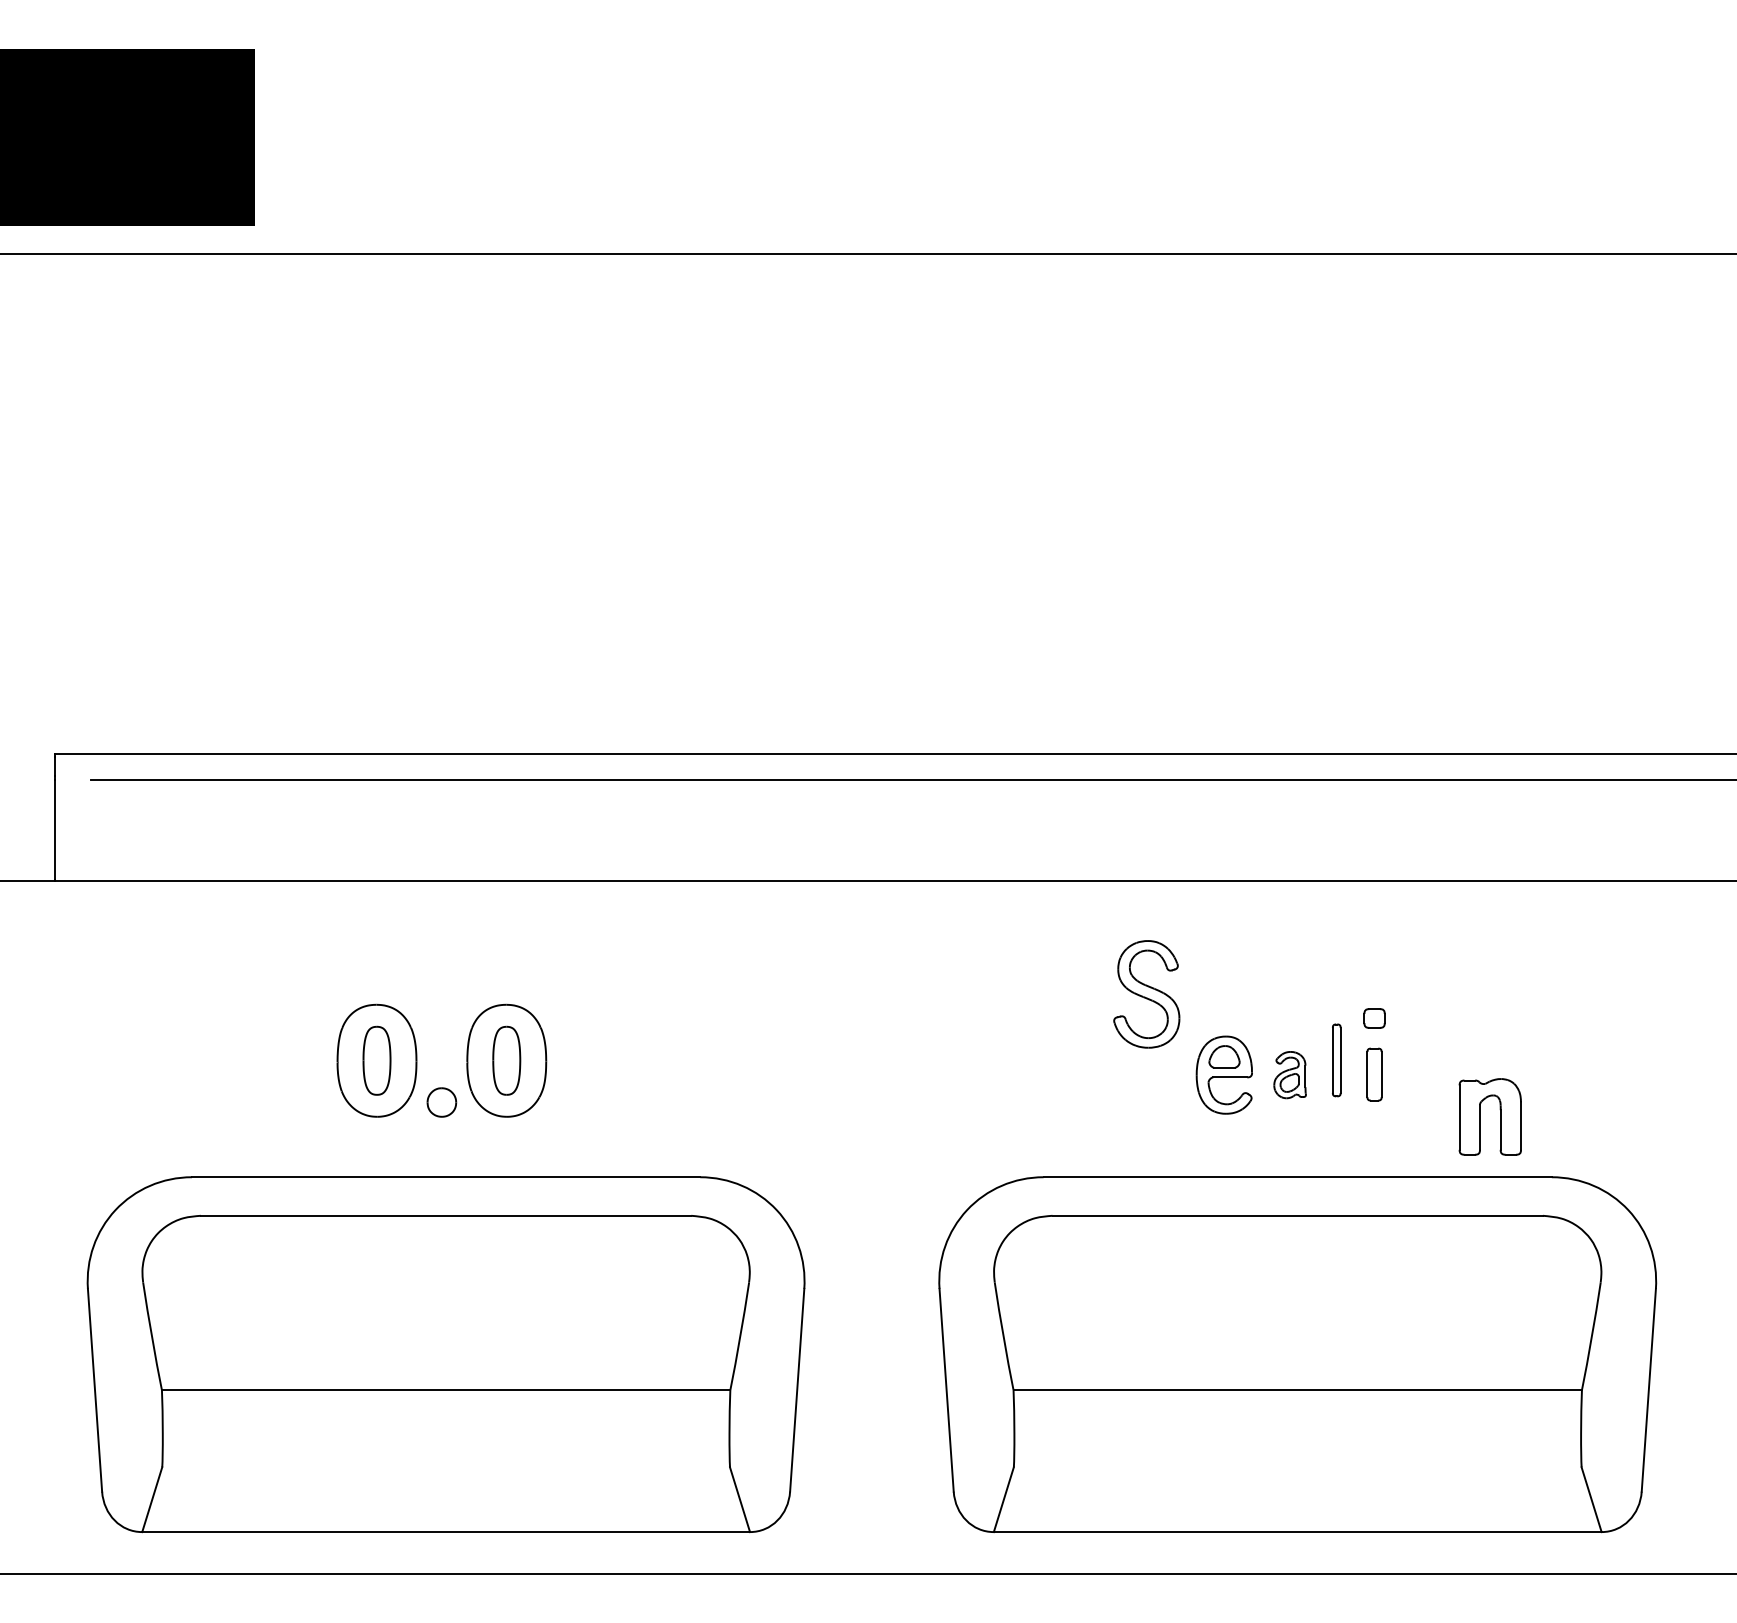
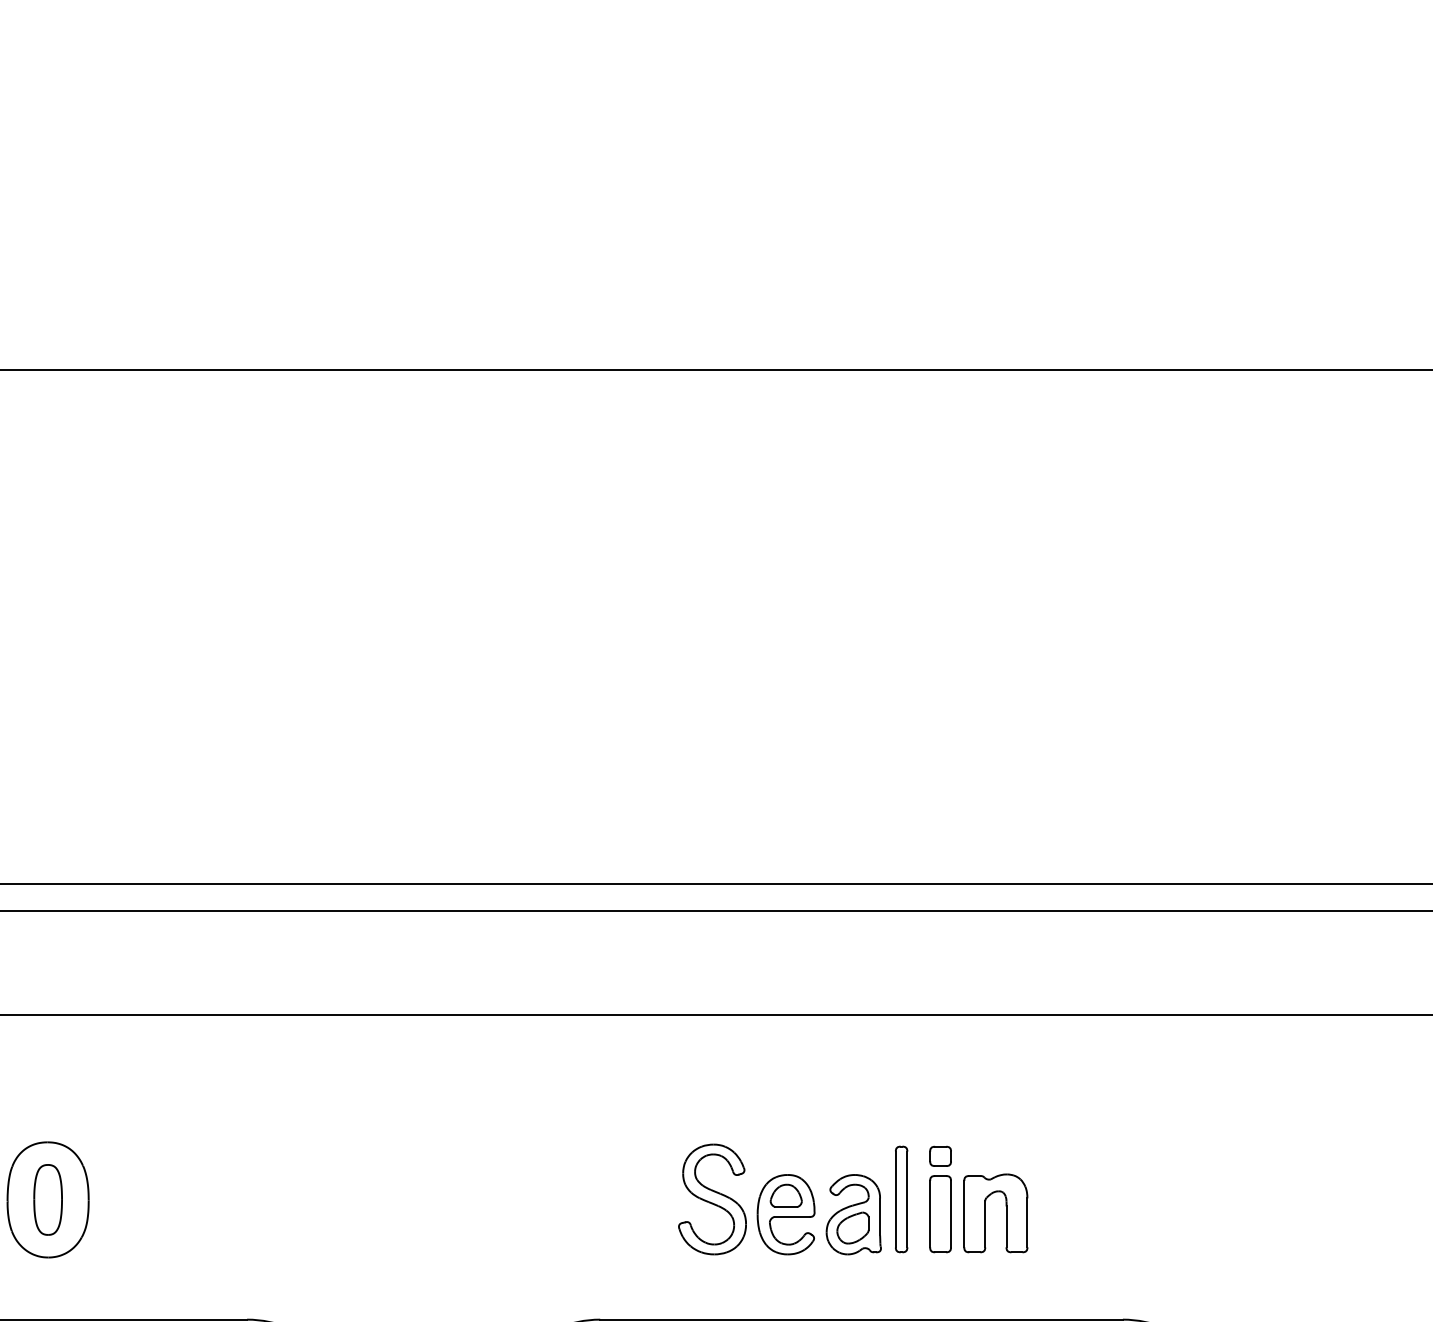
part: (1146, 994) -> (712, 1199), moved
part: (1336, 1060) -> (901, 1199), size x1.43
part: (1289, 1074) -> (853, 1214), size x1.67
part: (1374, 1074) -> (940, 1214), size x1.43
part: (1480, 1116) -> (985, 1212), moved

